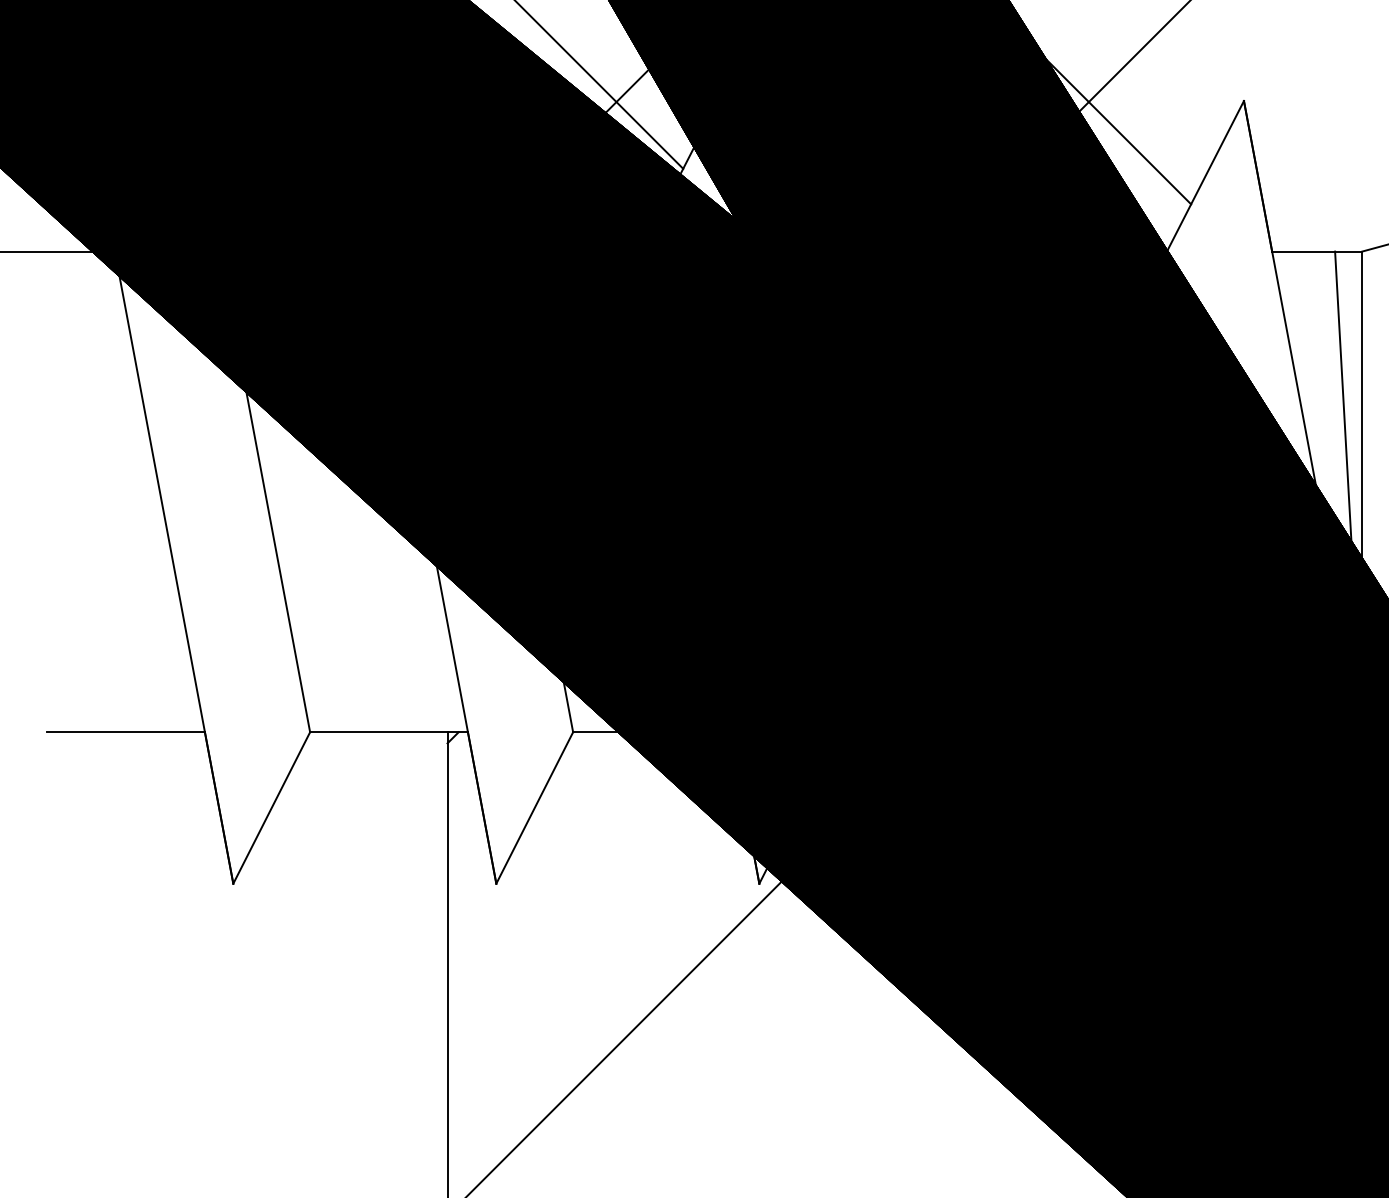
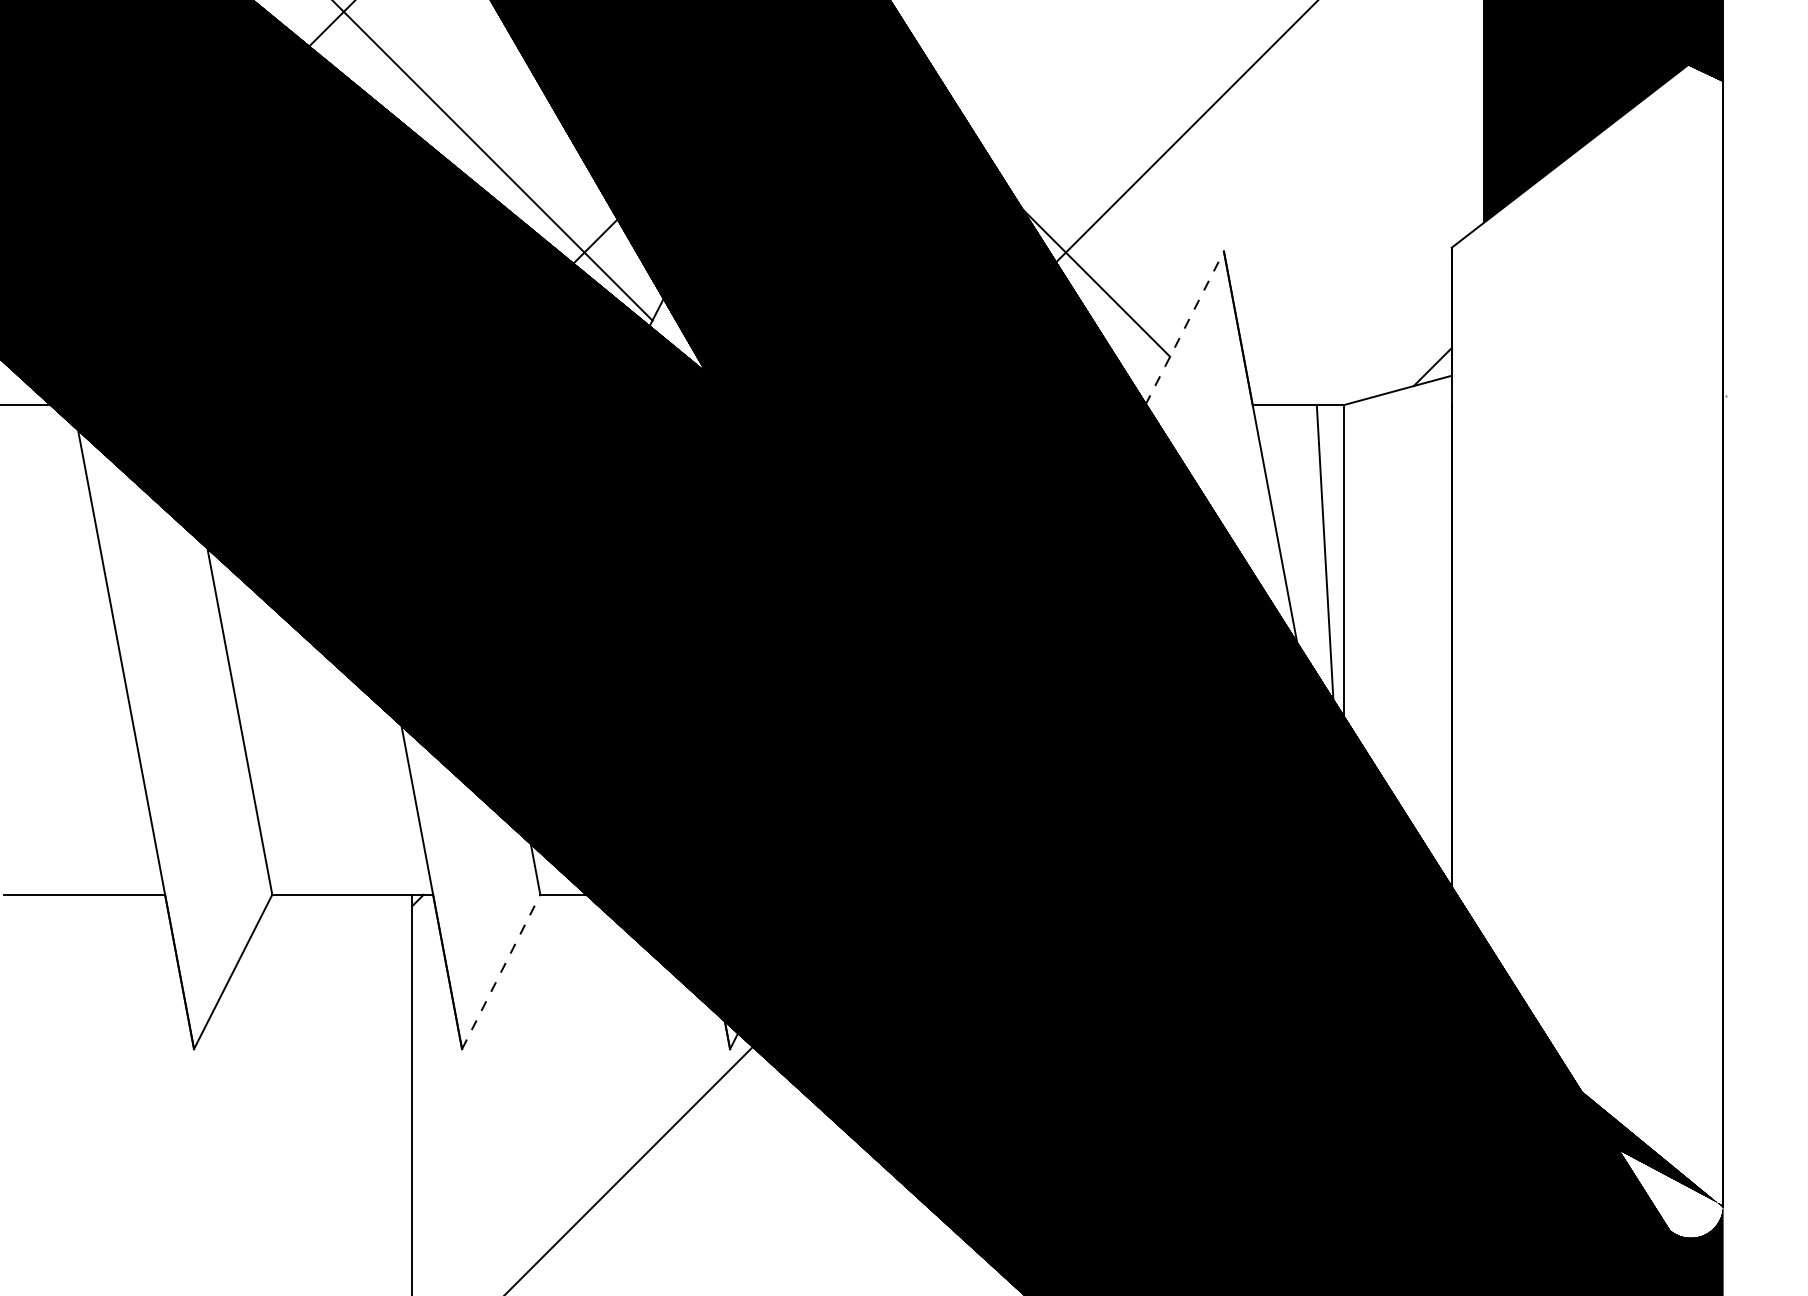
line: (1205, 175) -> (1184, 327), solid -> dashed
line: (535, 807) -> (501, 971), solid -> dashed

